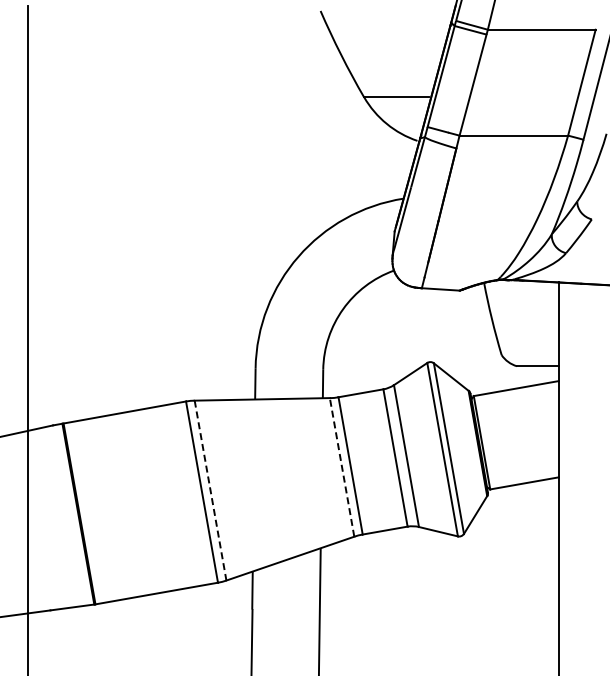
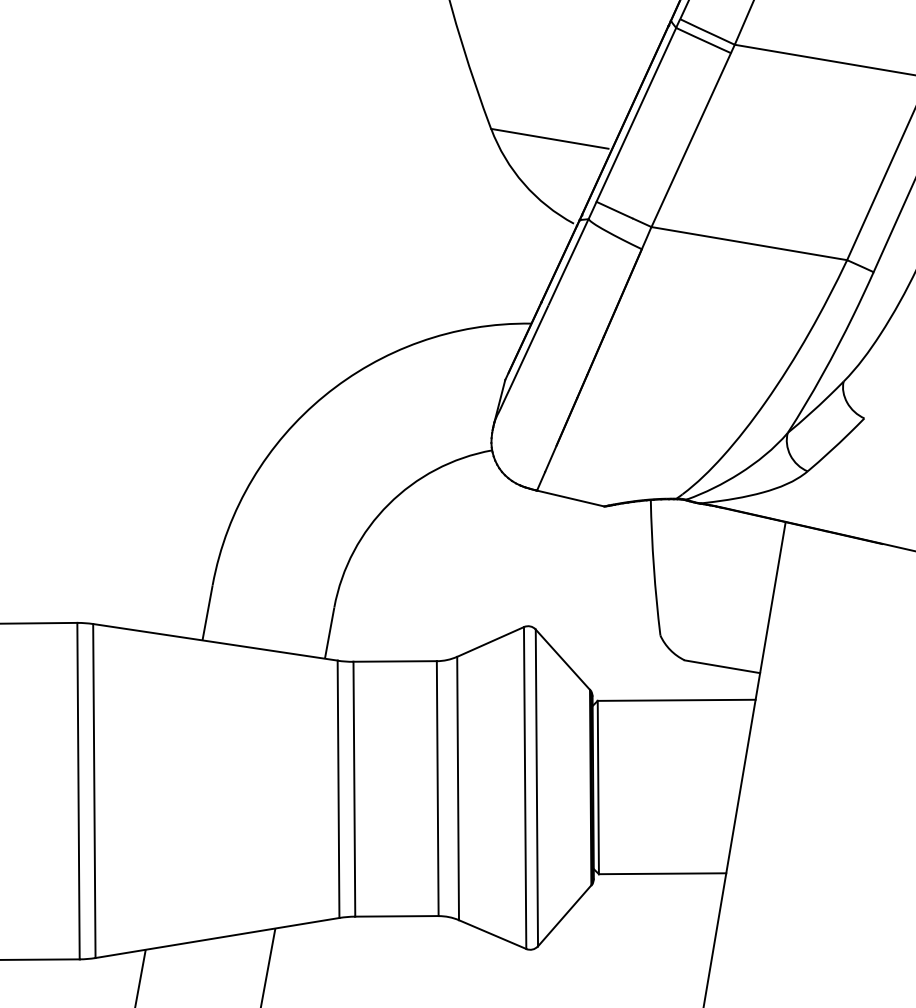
line: (342, 466) -> (339, 787), dashed -> solid
line: (210, 491) -> (93, 792), dashed -> solid

